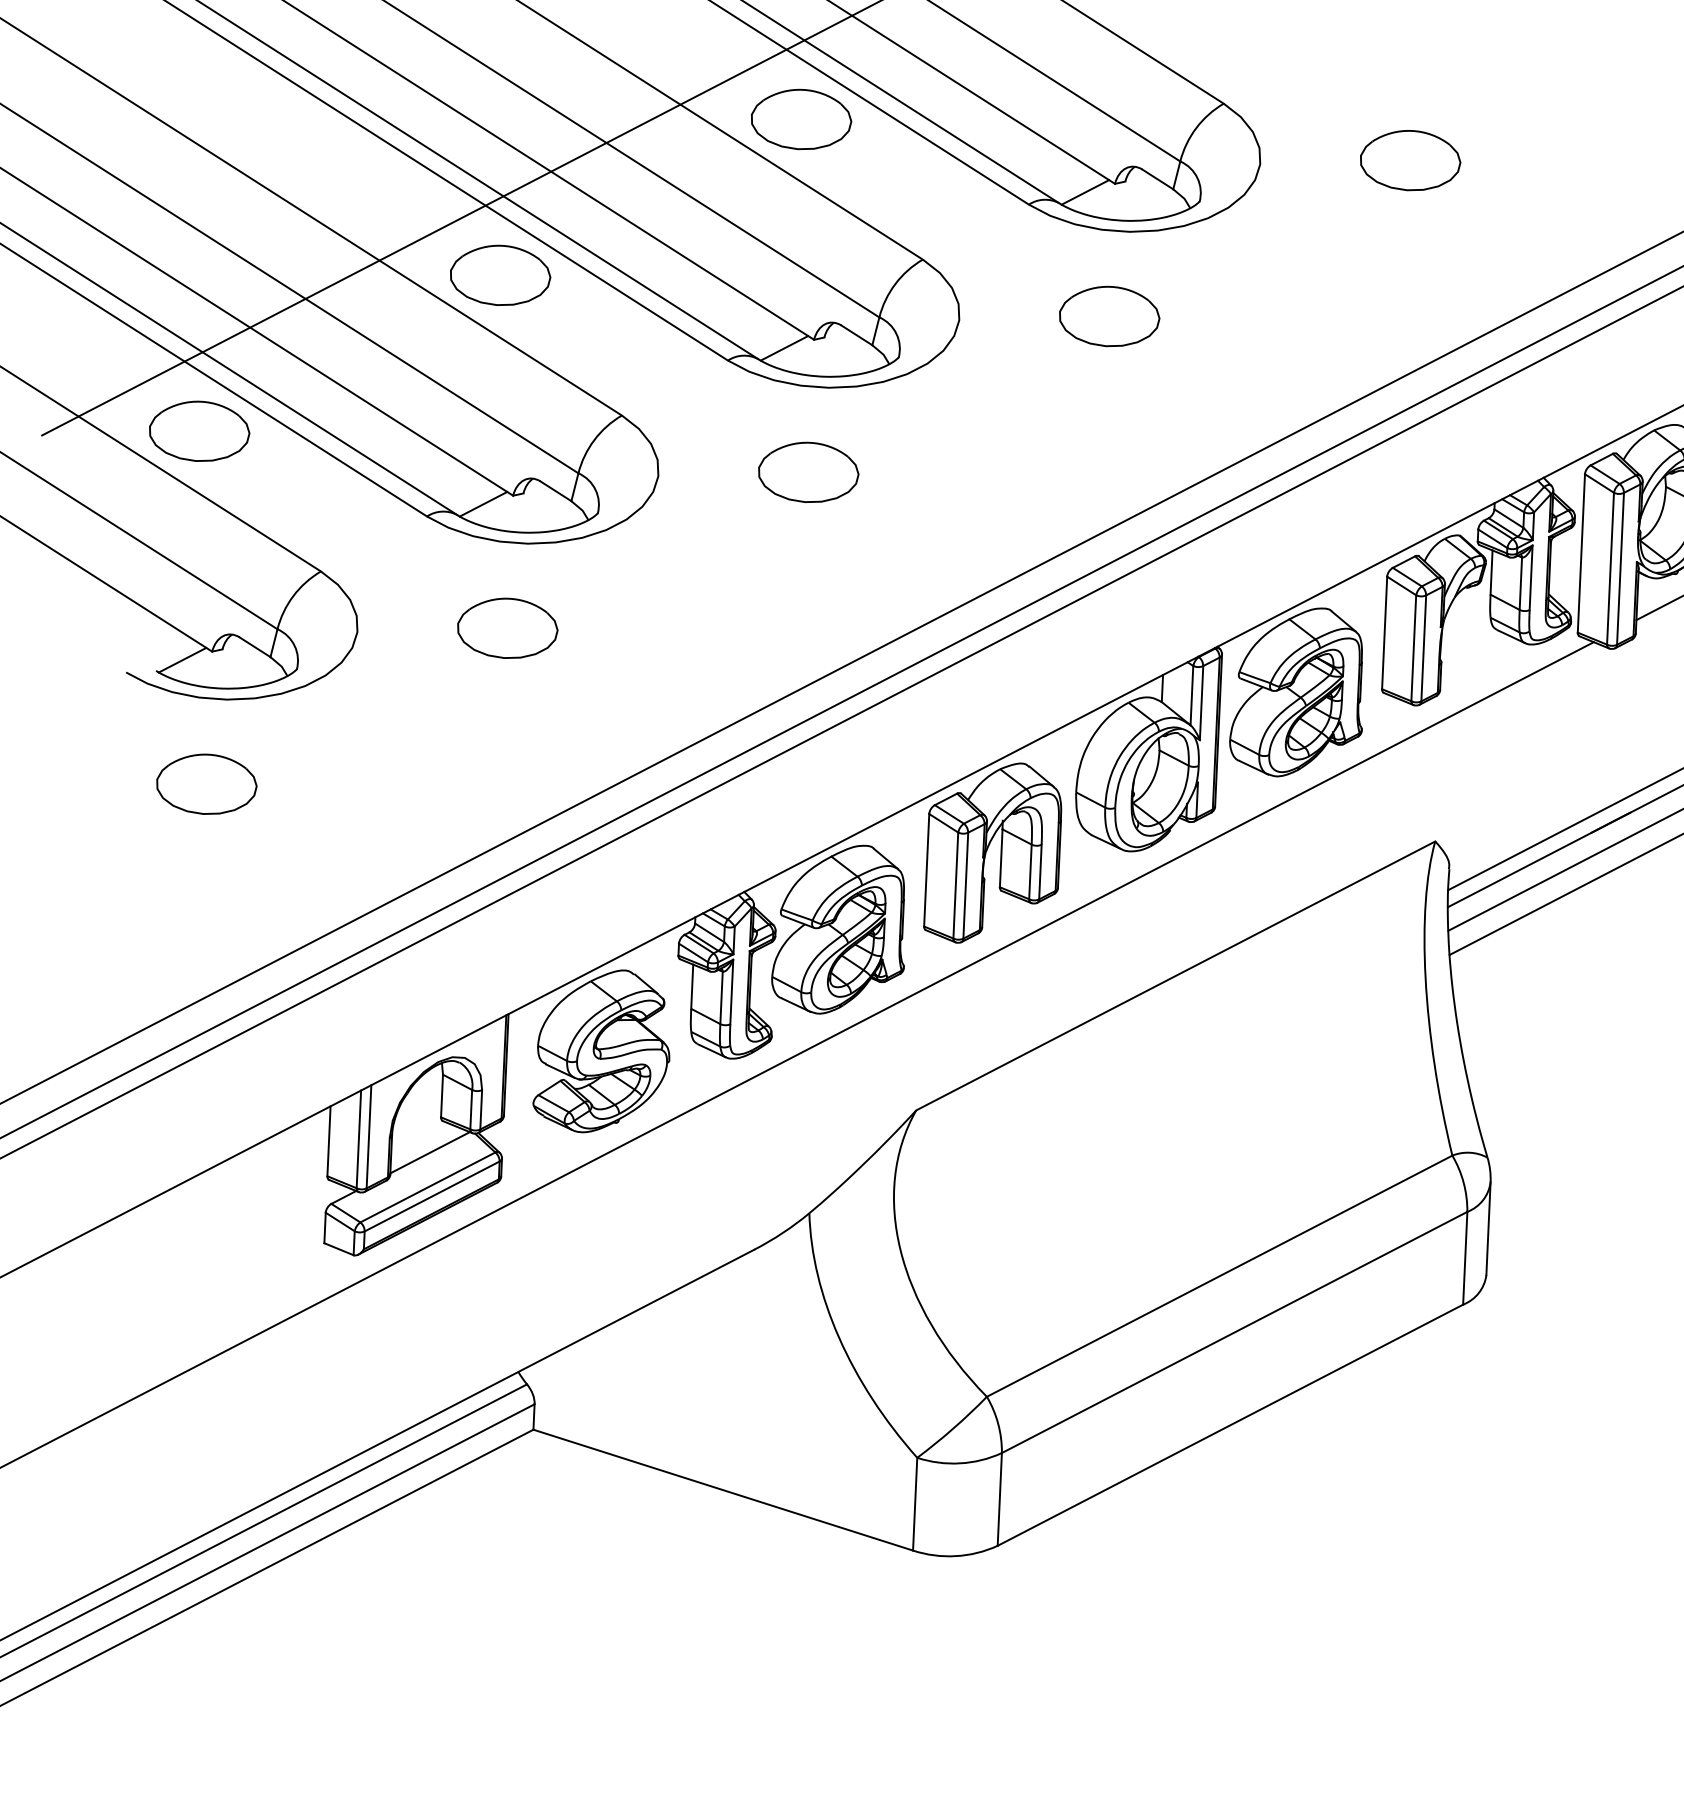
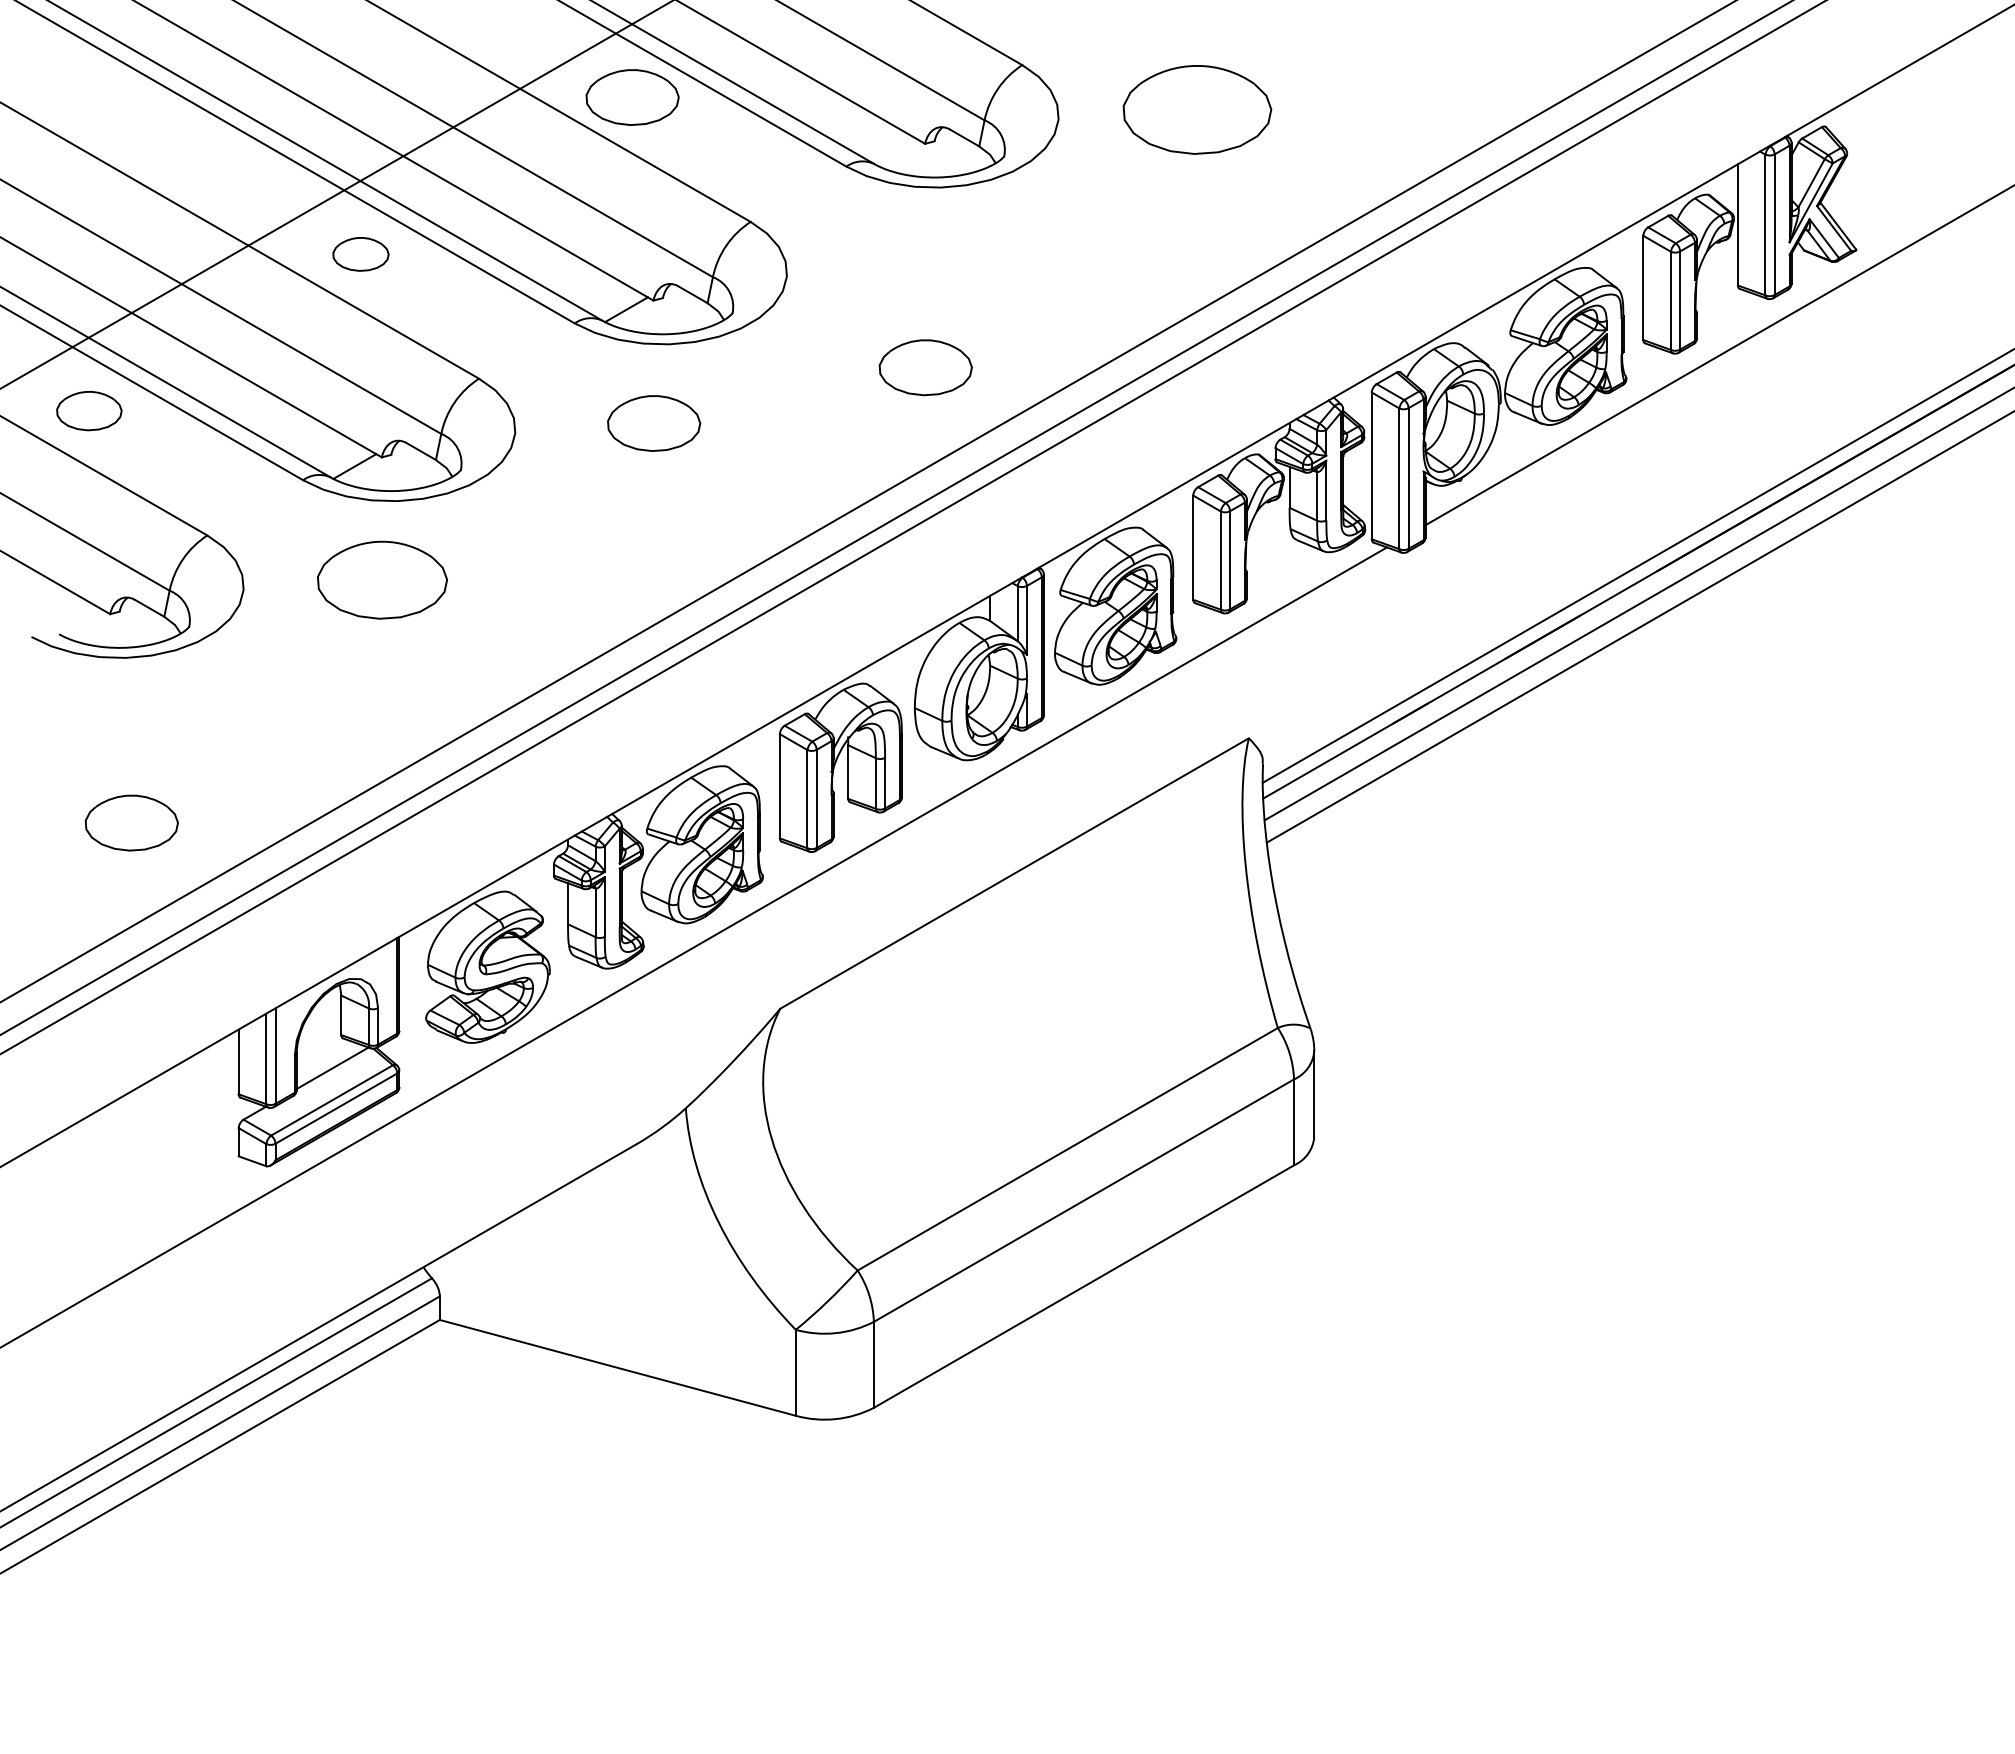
part: (1410, 160) -> (1197, 109), size x1.6
line: (1084, 191) -> (897, 152), removed
part: (500, 275) -> (360, 254), size x0.6
part: (1109, 316) -> (925, 367), moved
part: (199, 430) -> (89, 410), size x0.7
part: (507, 628) -> (382, 580), size x1.4
line: (181, 659) -> (82, 622), removed
part: (206, 783) -> (131, 822), moved

